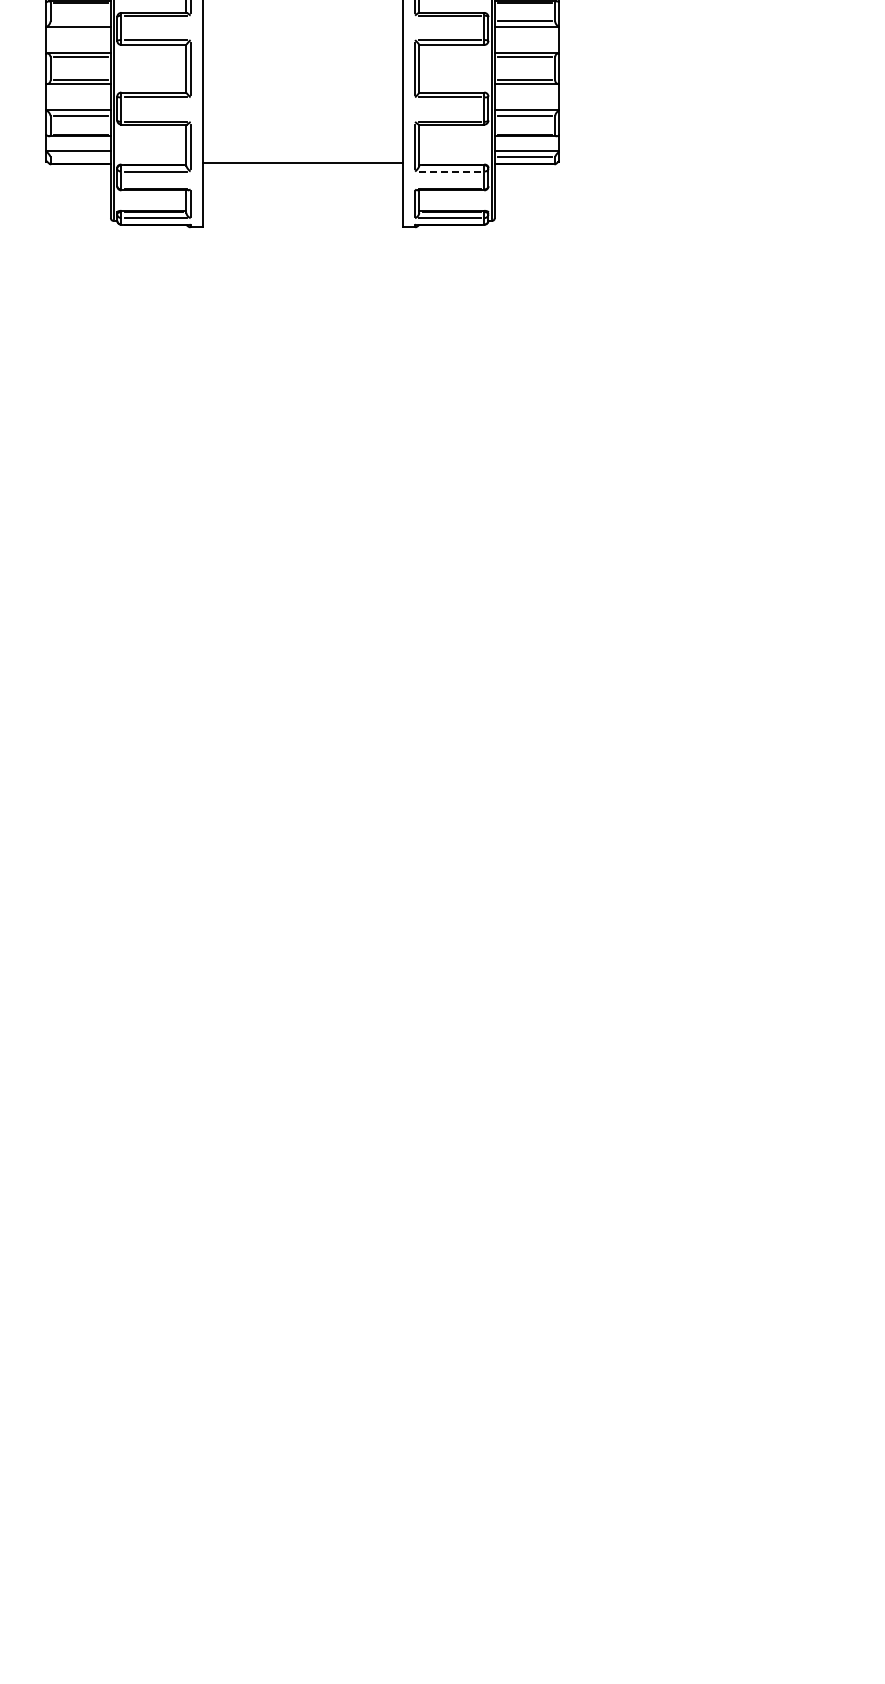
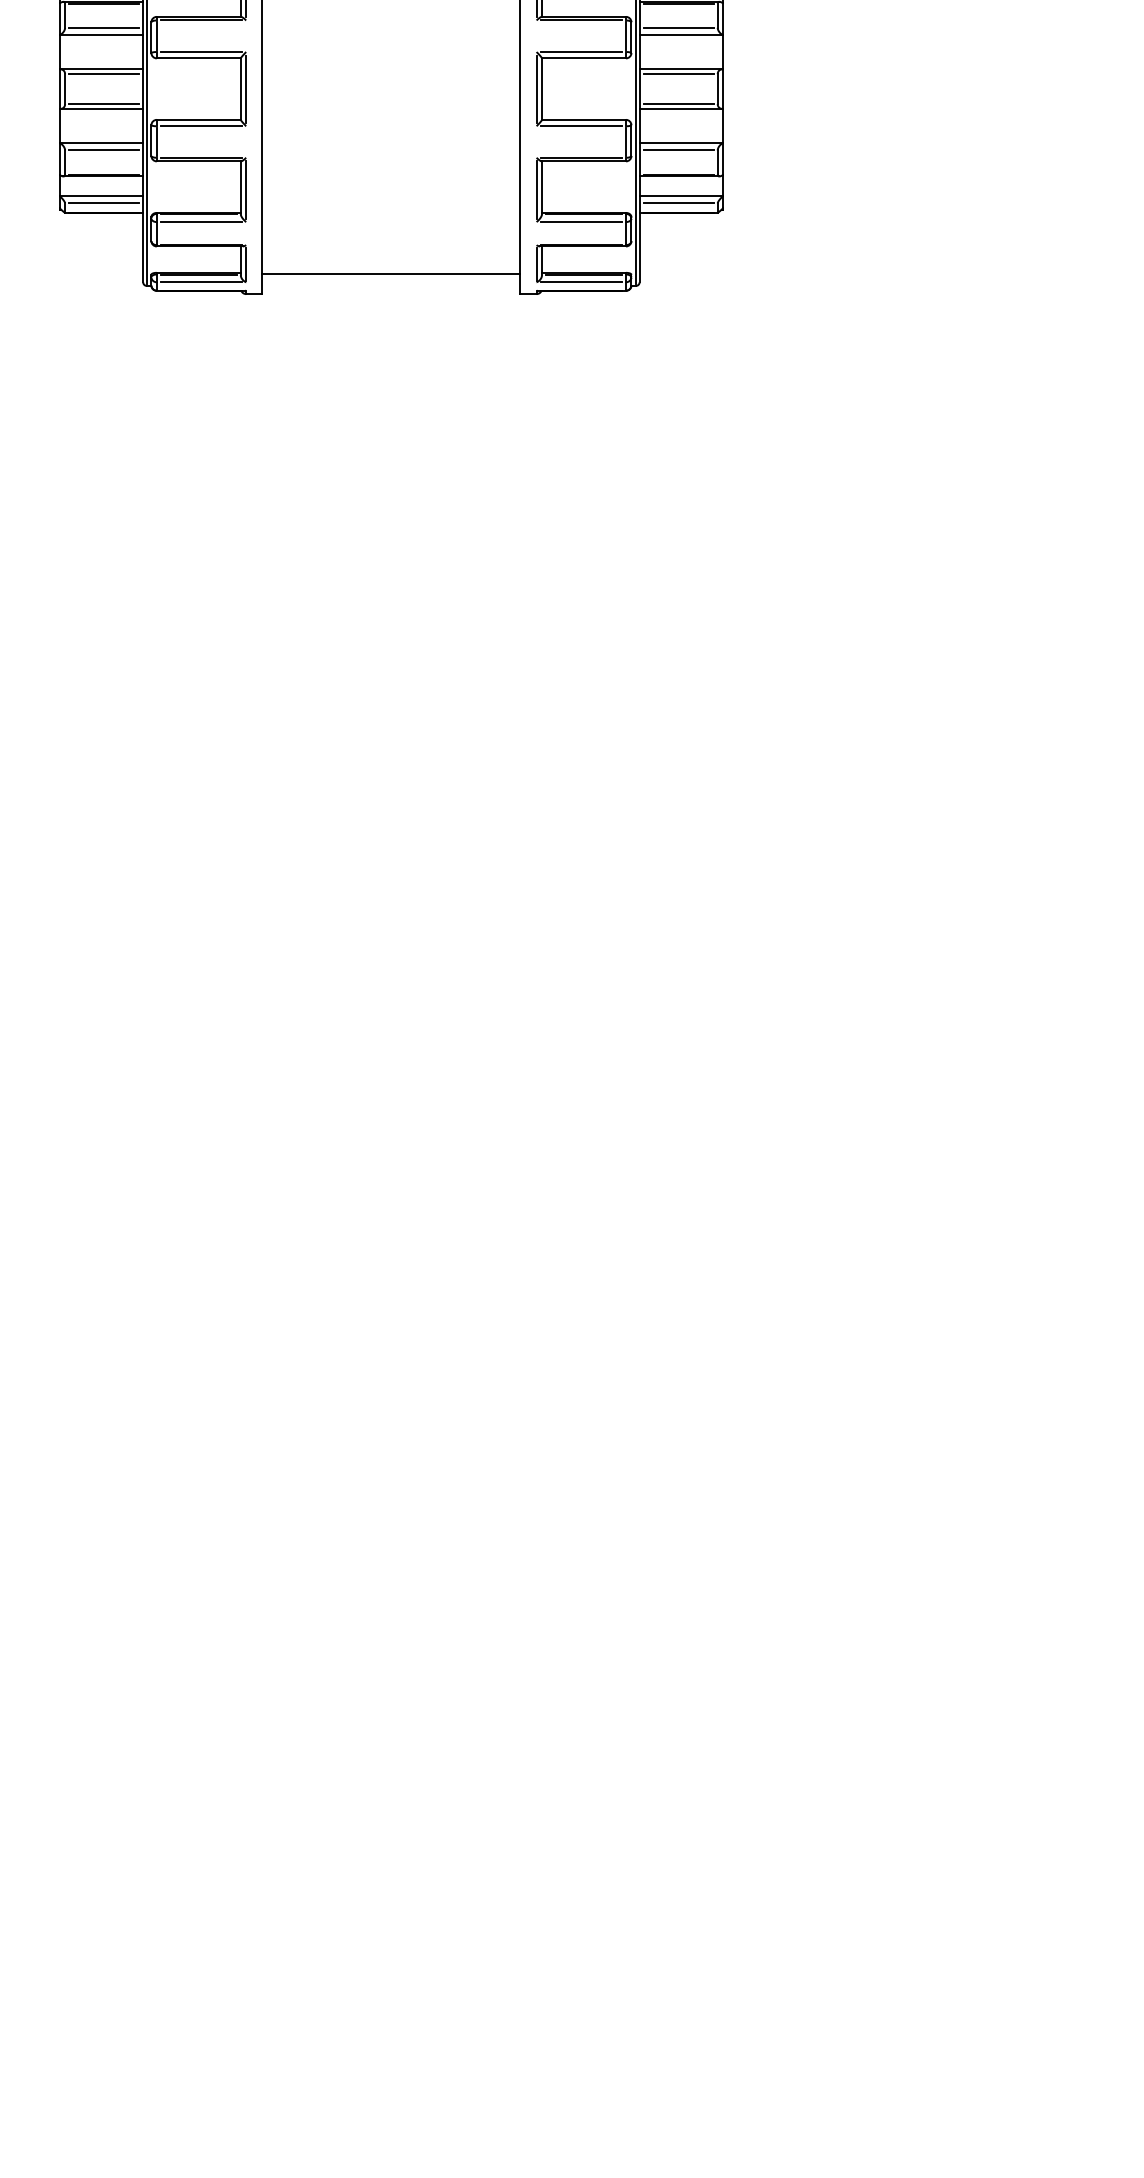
line: (80, 21) -> (103, 28), added
line: (80, 157) -> (103, 203), added
line: (302, 163) -> (390, 273), moved
line: (450, 171) -> (582, 221), dashed -> solid

